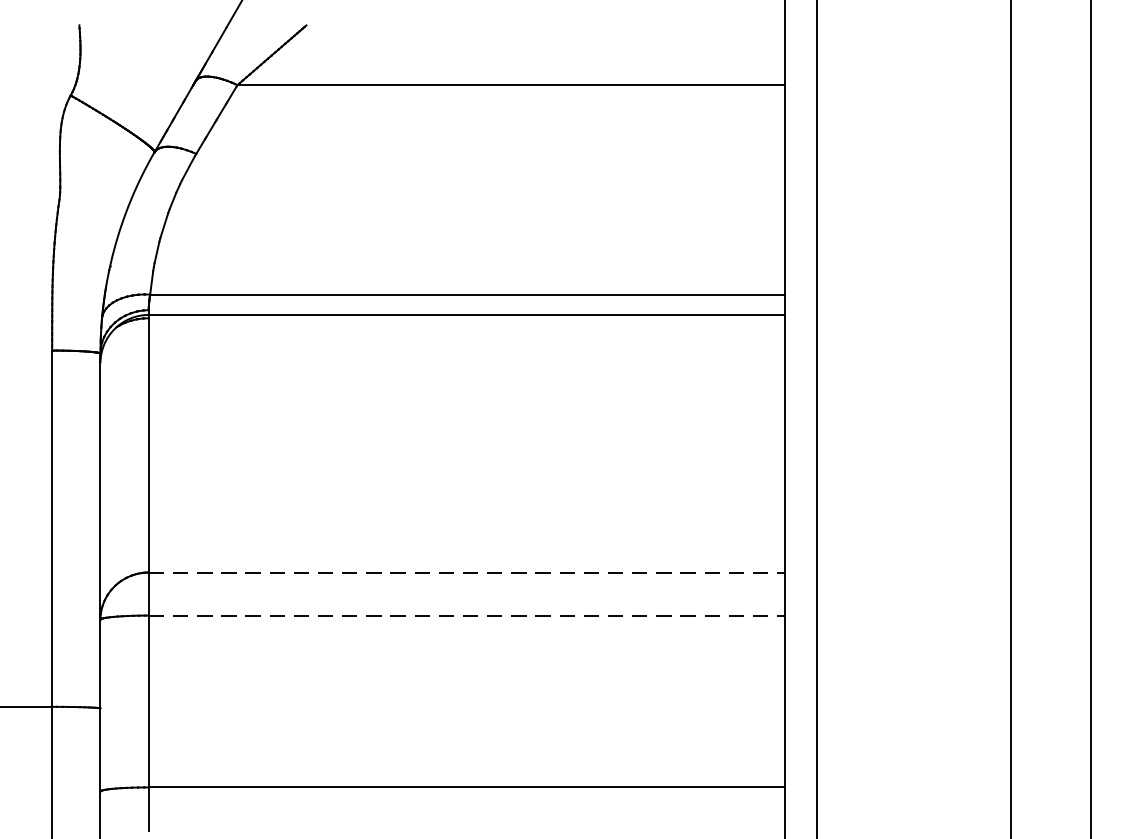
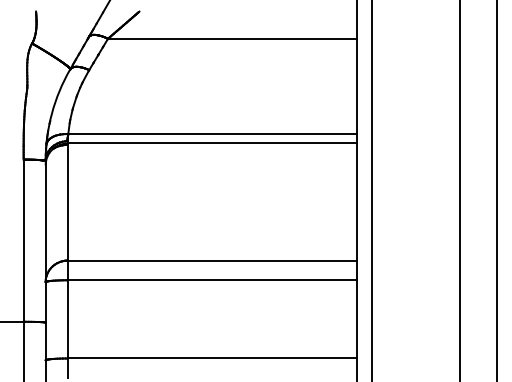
line: (466, 572) -> (212, 260), dashed -> solid
line: (466, 616) -> (212, 280), dashed -> solid

